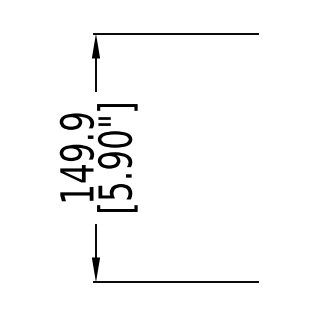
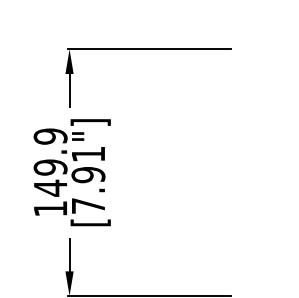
text: (114, 165) -> (87, 180), [5.90"] -> [7.91"]

